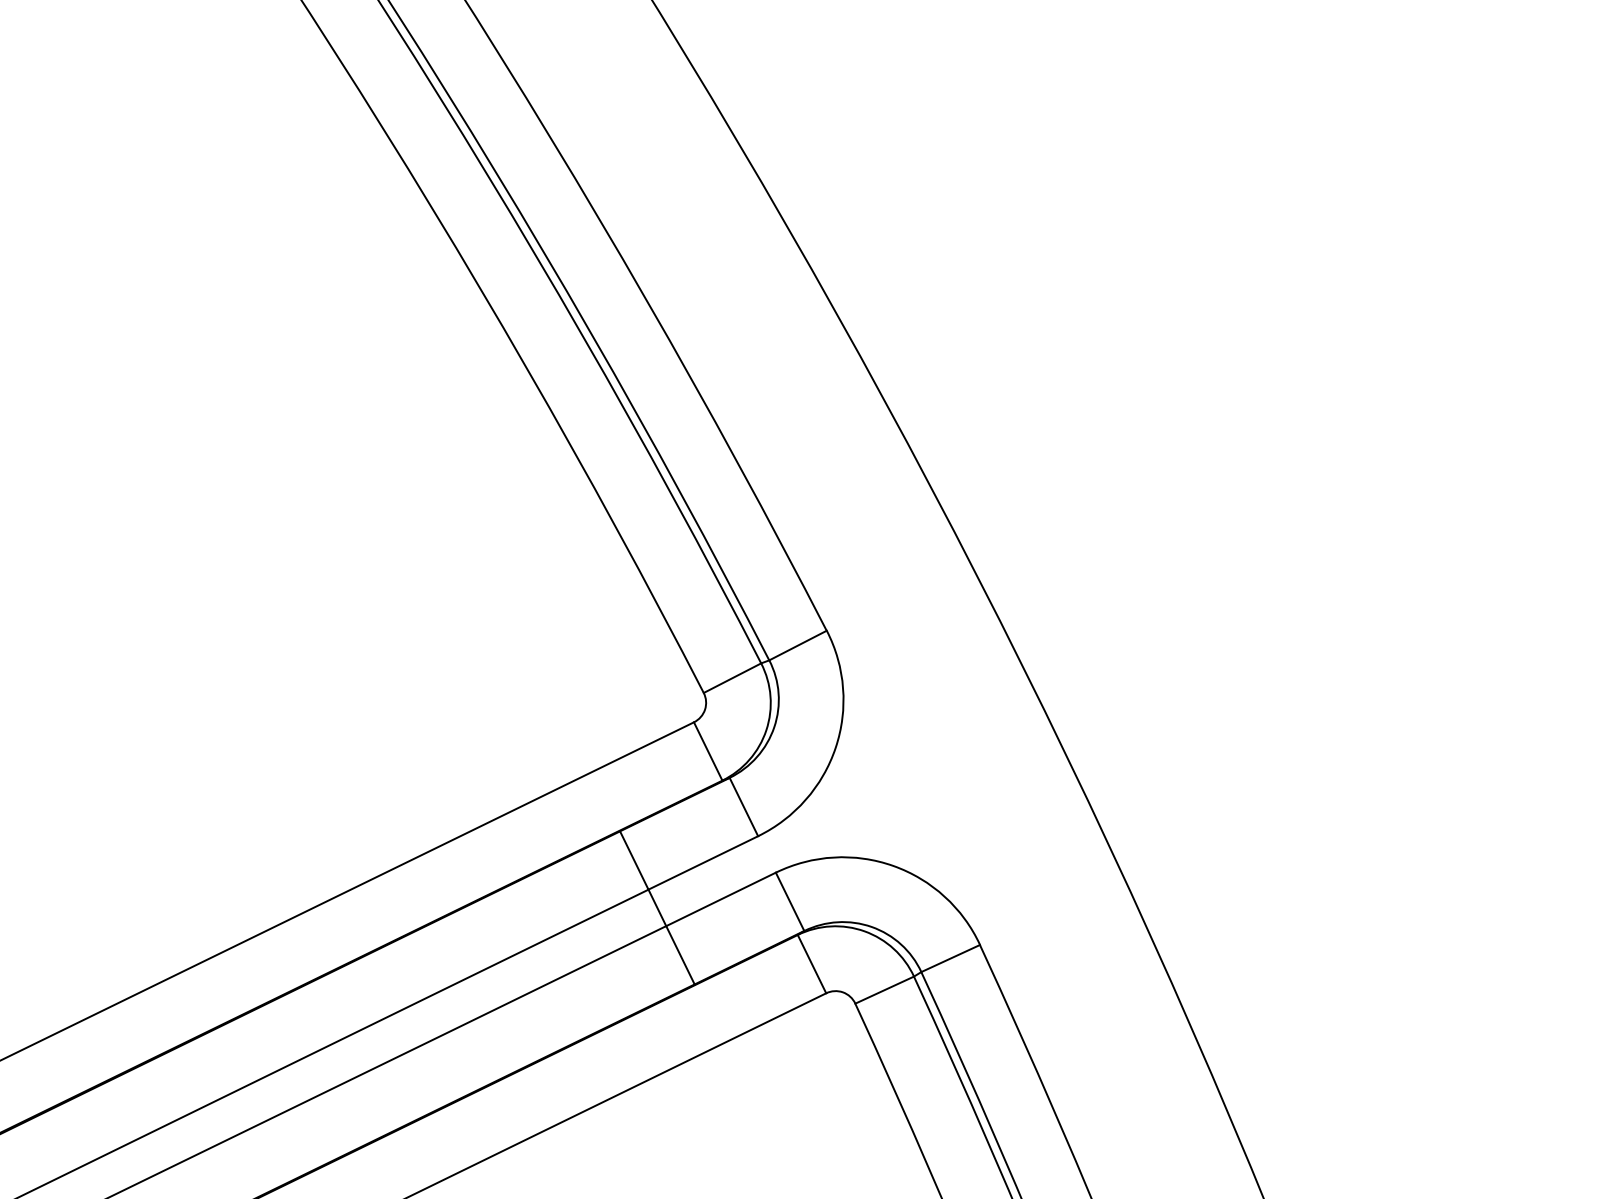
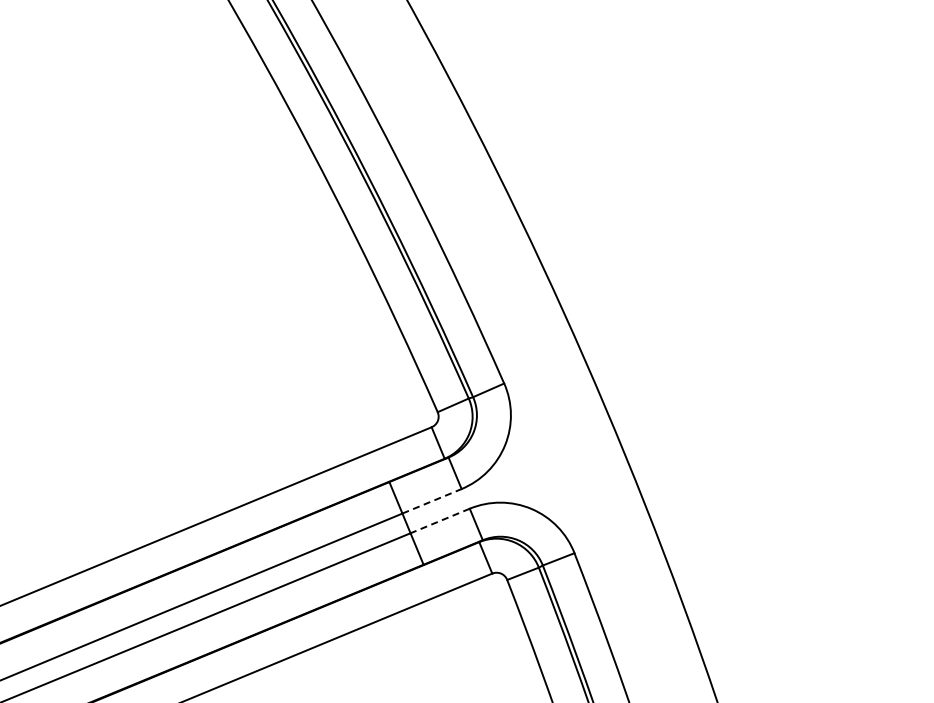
line: (704, 863) -> (432, 501), solid -> dashed
line: (719, 900) -> (439, 521), solid -> dashed

